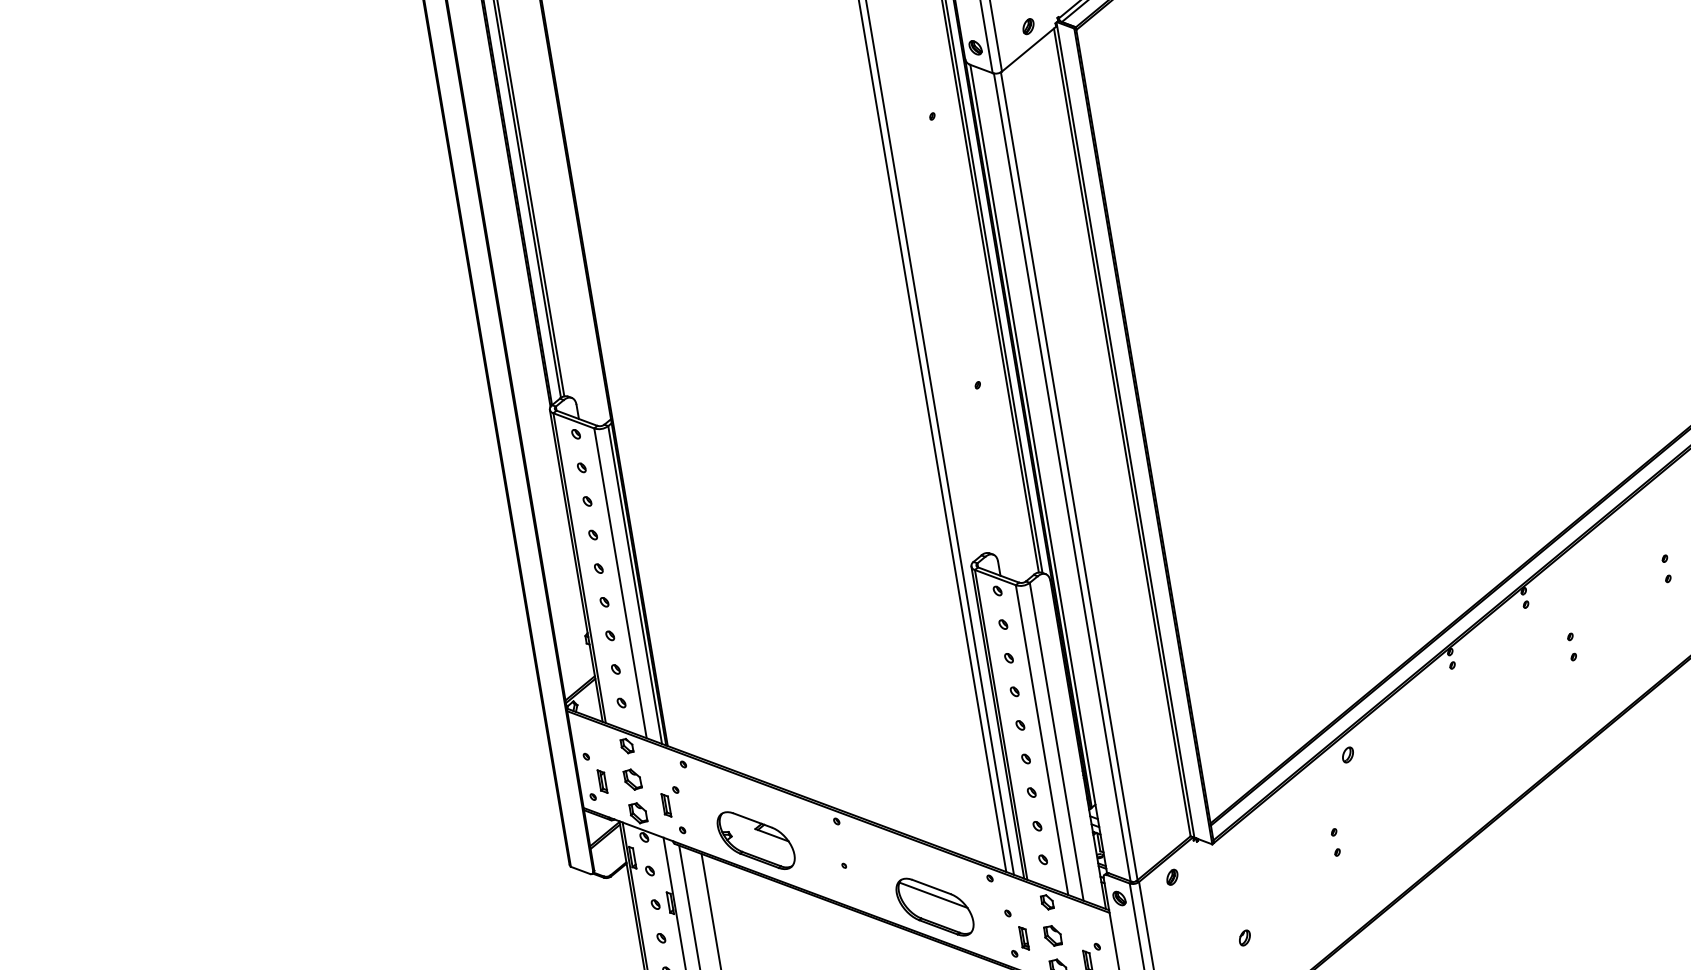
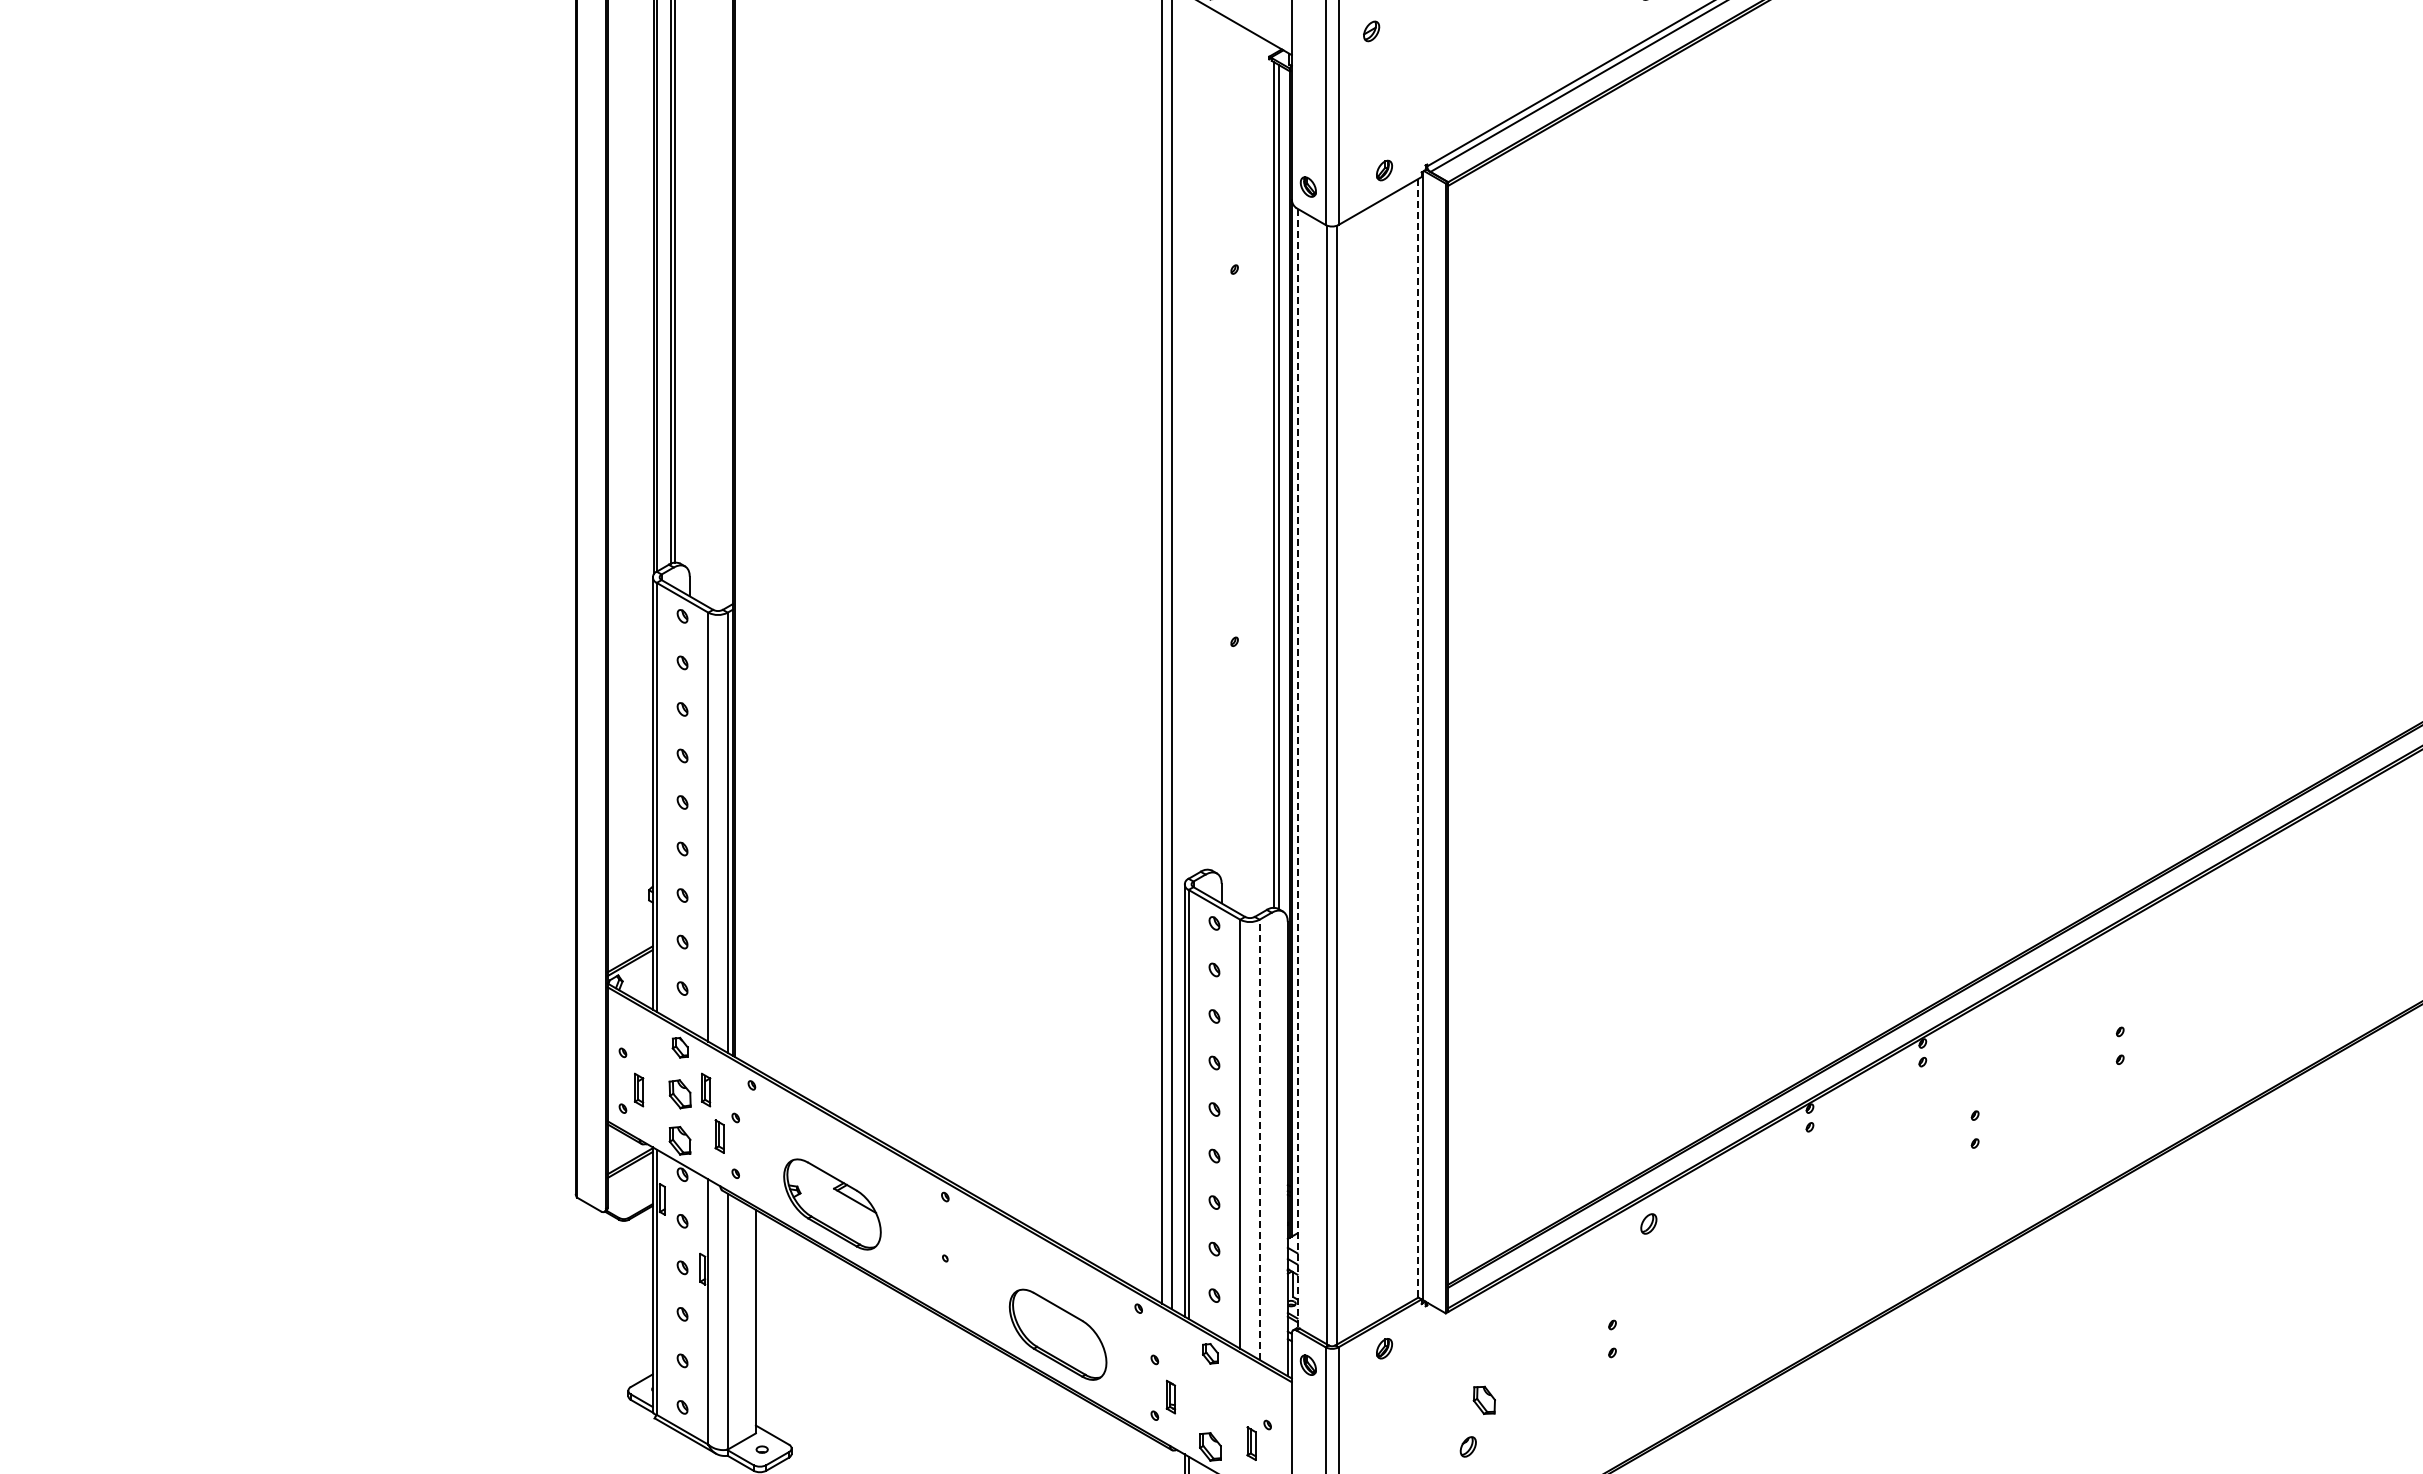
line: (1122, 432) -> (1418, 738), solid -> dashed
line: (1038, 469) -> (1297, 768), solid -> dashed
line: (1056, 741) -> (1259, 1139), solid -> dashed
part: (650, 773) -> (705, 1089), added
line: (933, 895) -> (1058, 1318), removed
part: (1052, 935) -> (1483, 1399), moved

